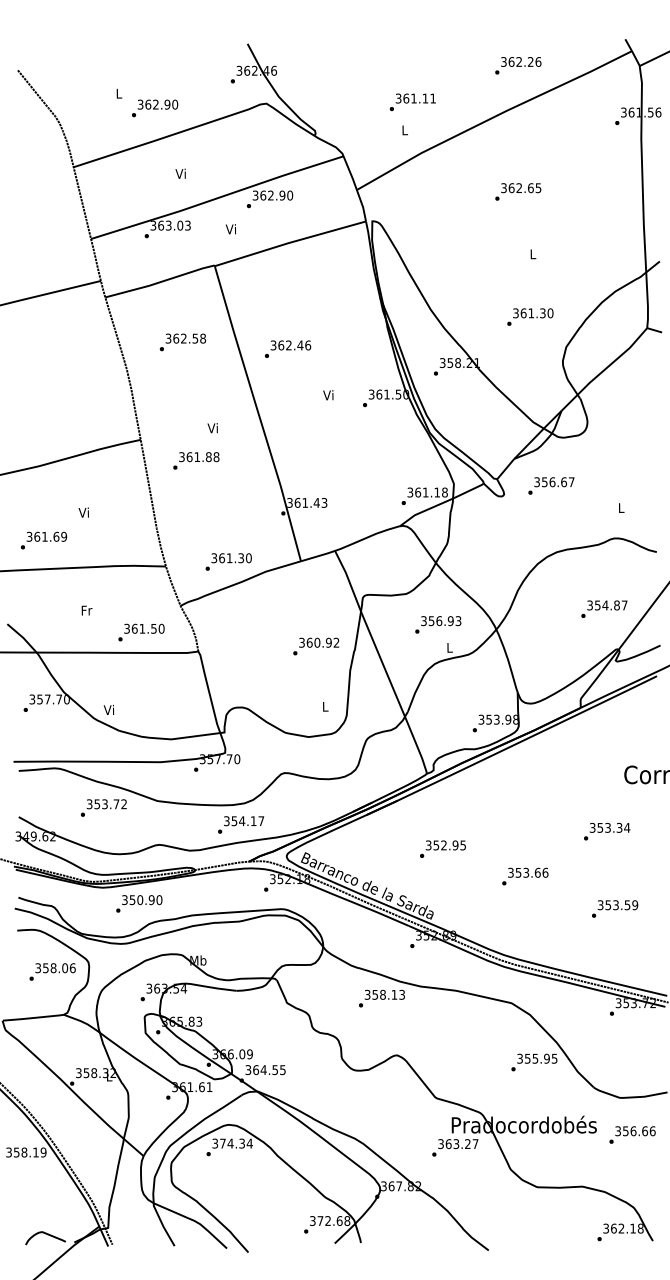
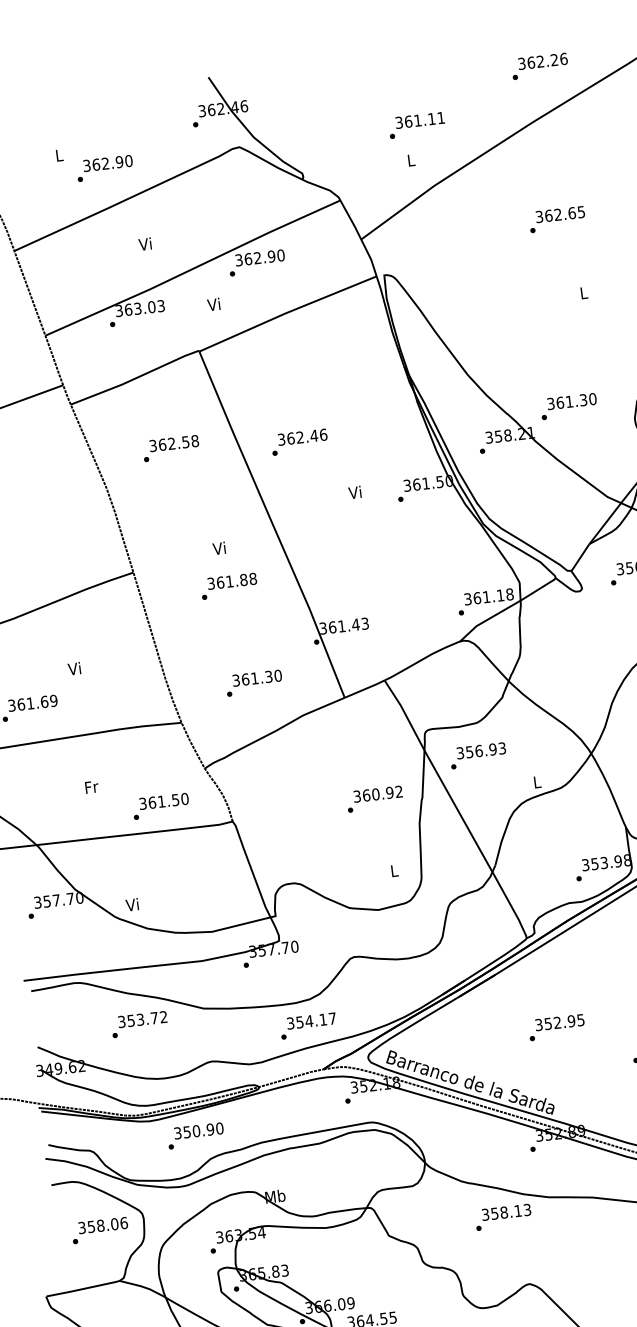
text: (530, 316) -> (569, 405), moved
text: (196, 460) -> (229, 585), moved
text: (228, 561) -> (253, 682), moved
text: (438, 624) -> (478, 755), moved

